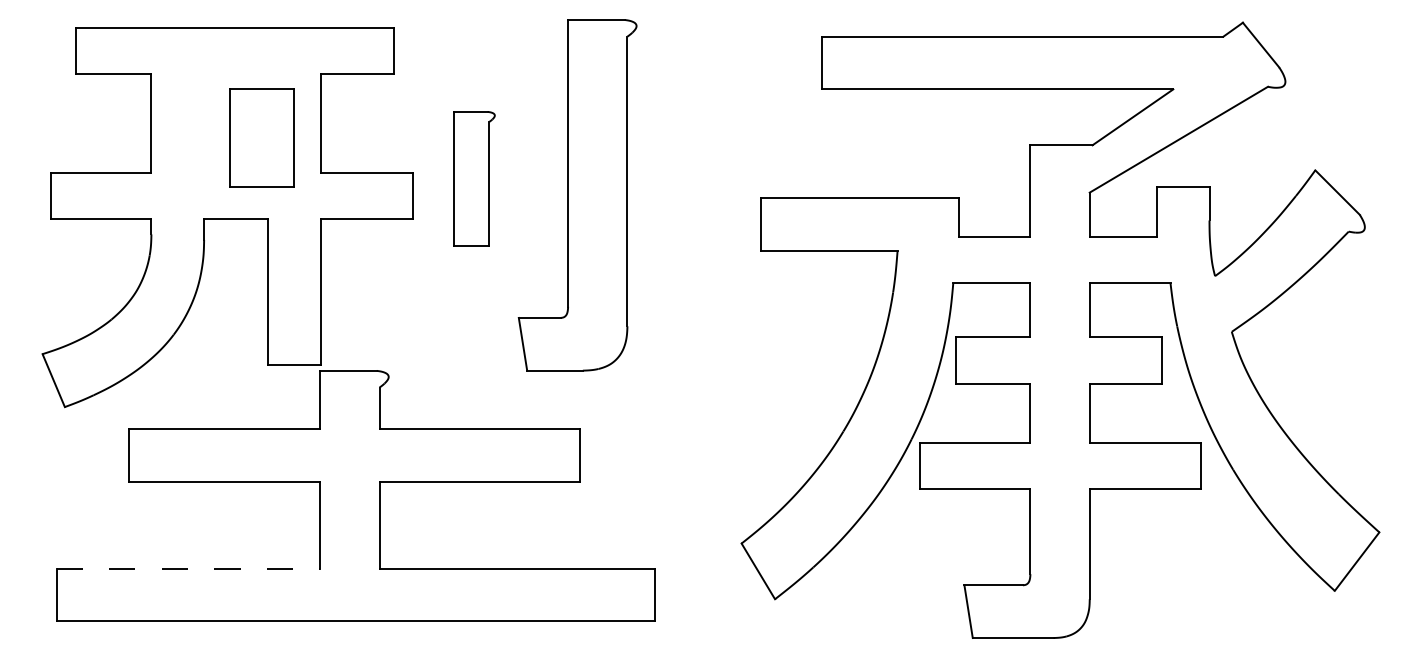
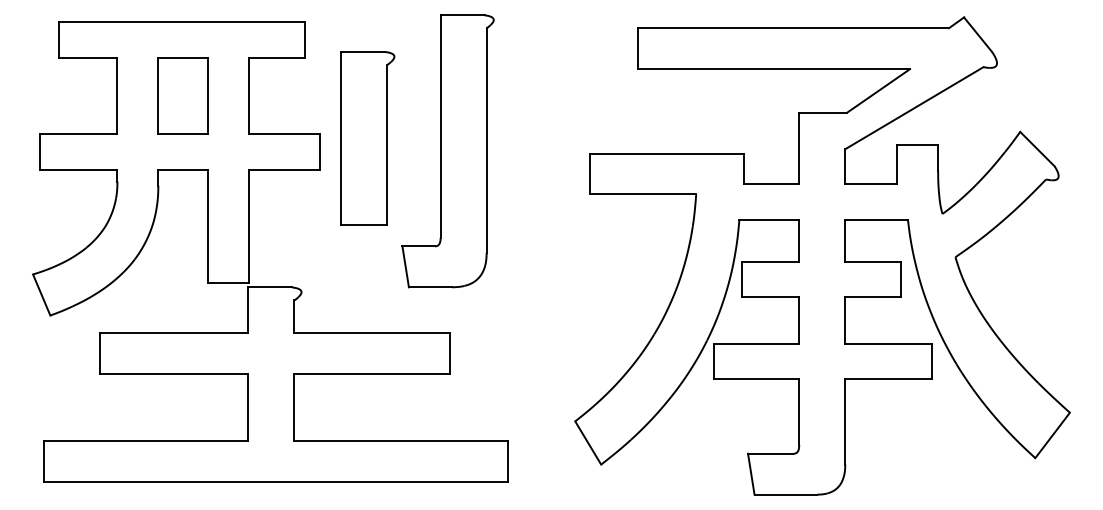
part: (261, 137) -> (182, 95), moved
part: (473, 178) -> (367, 138), size x1.67
line: (188, 568) -> (146, 440), dashed -> solid

